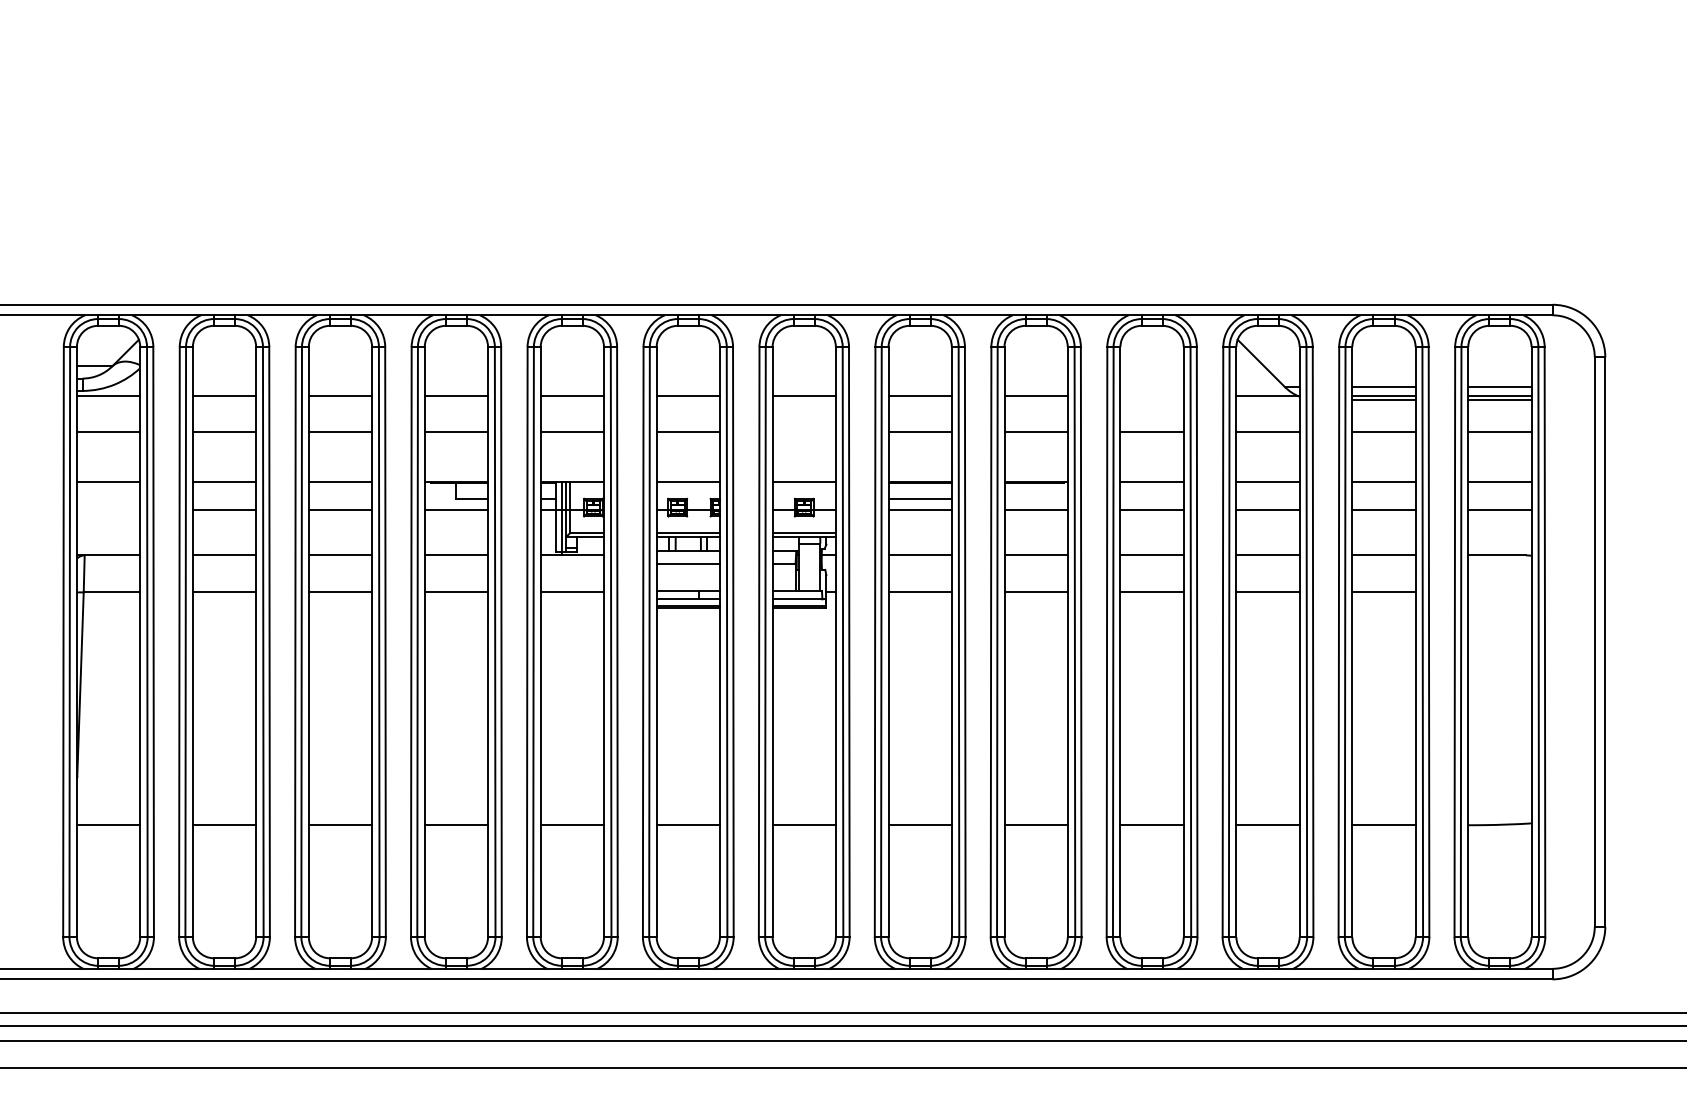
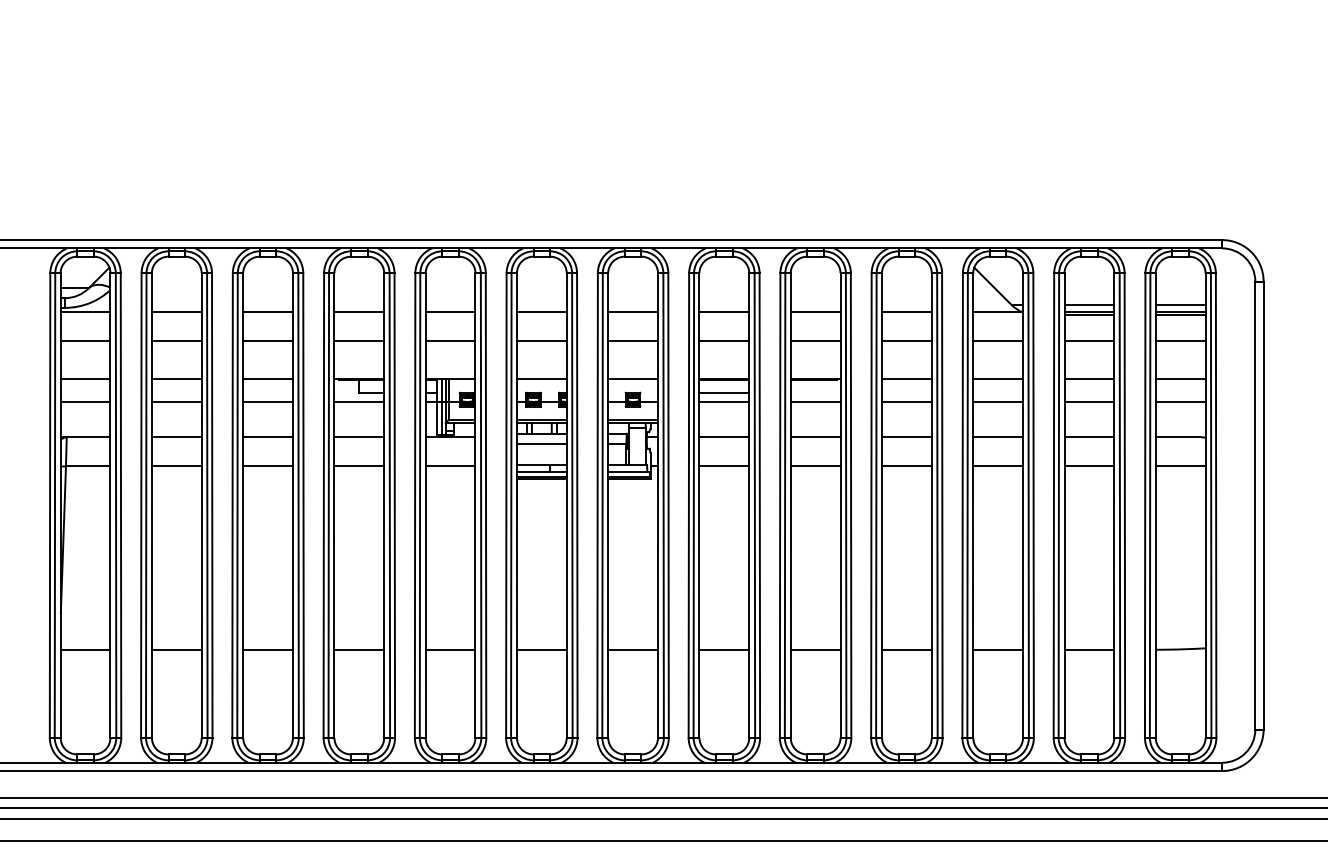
line: (1151, 396) -> (906, 312), added
line: (803, 432) -> (632, 340), added
line: (108, 509) -> (85, 401), added
line: (1499, 592) -> (1180, 466), added

